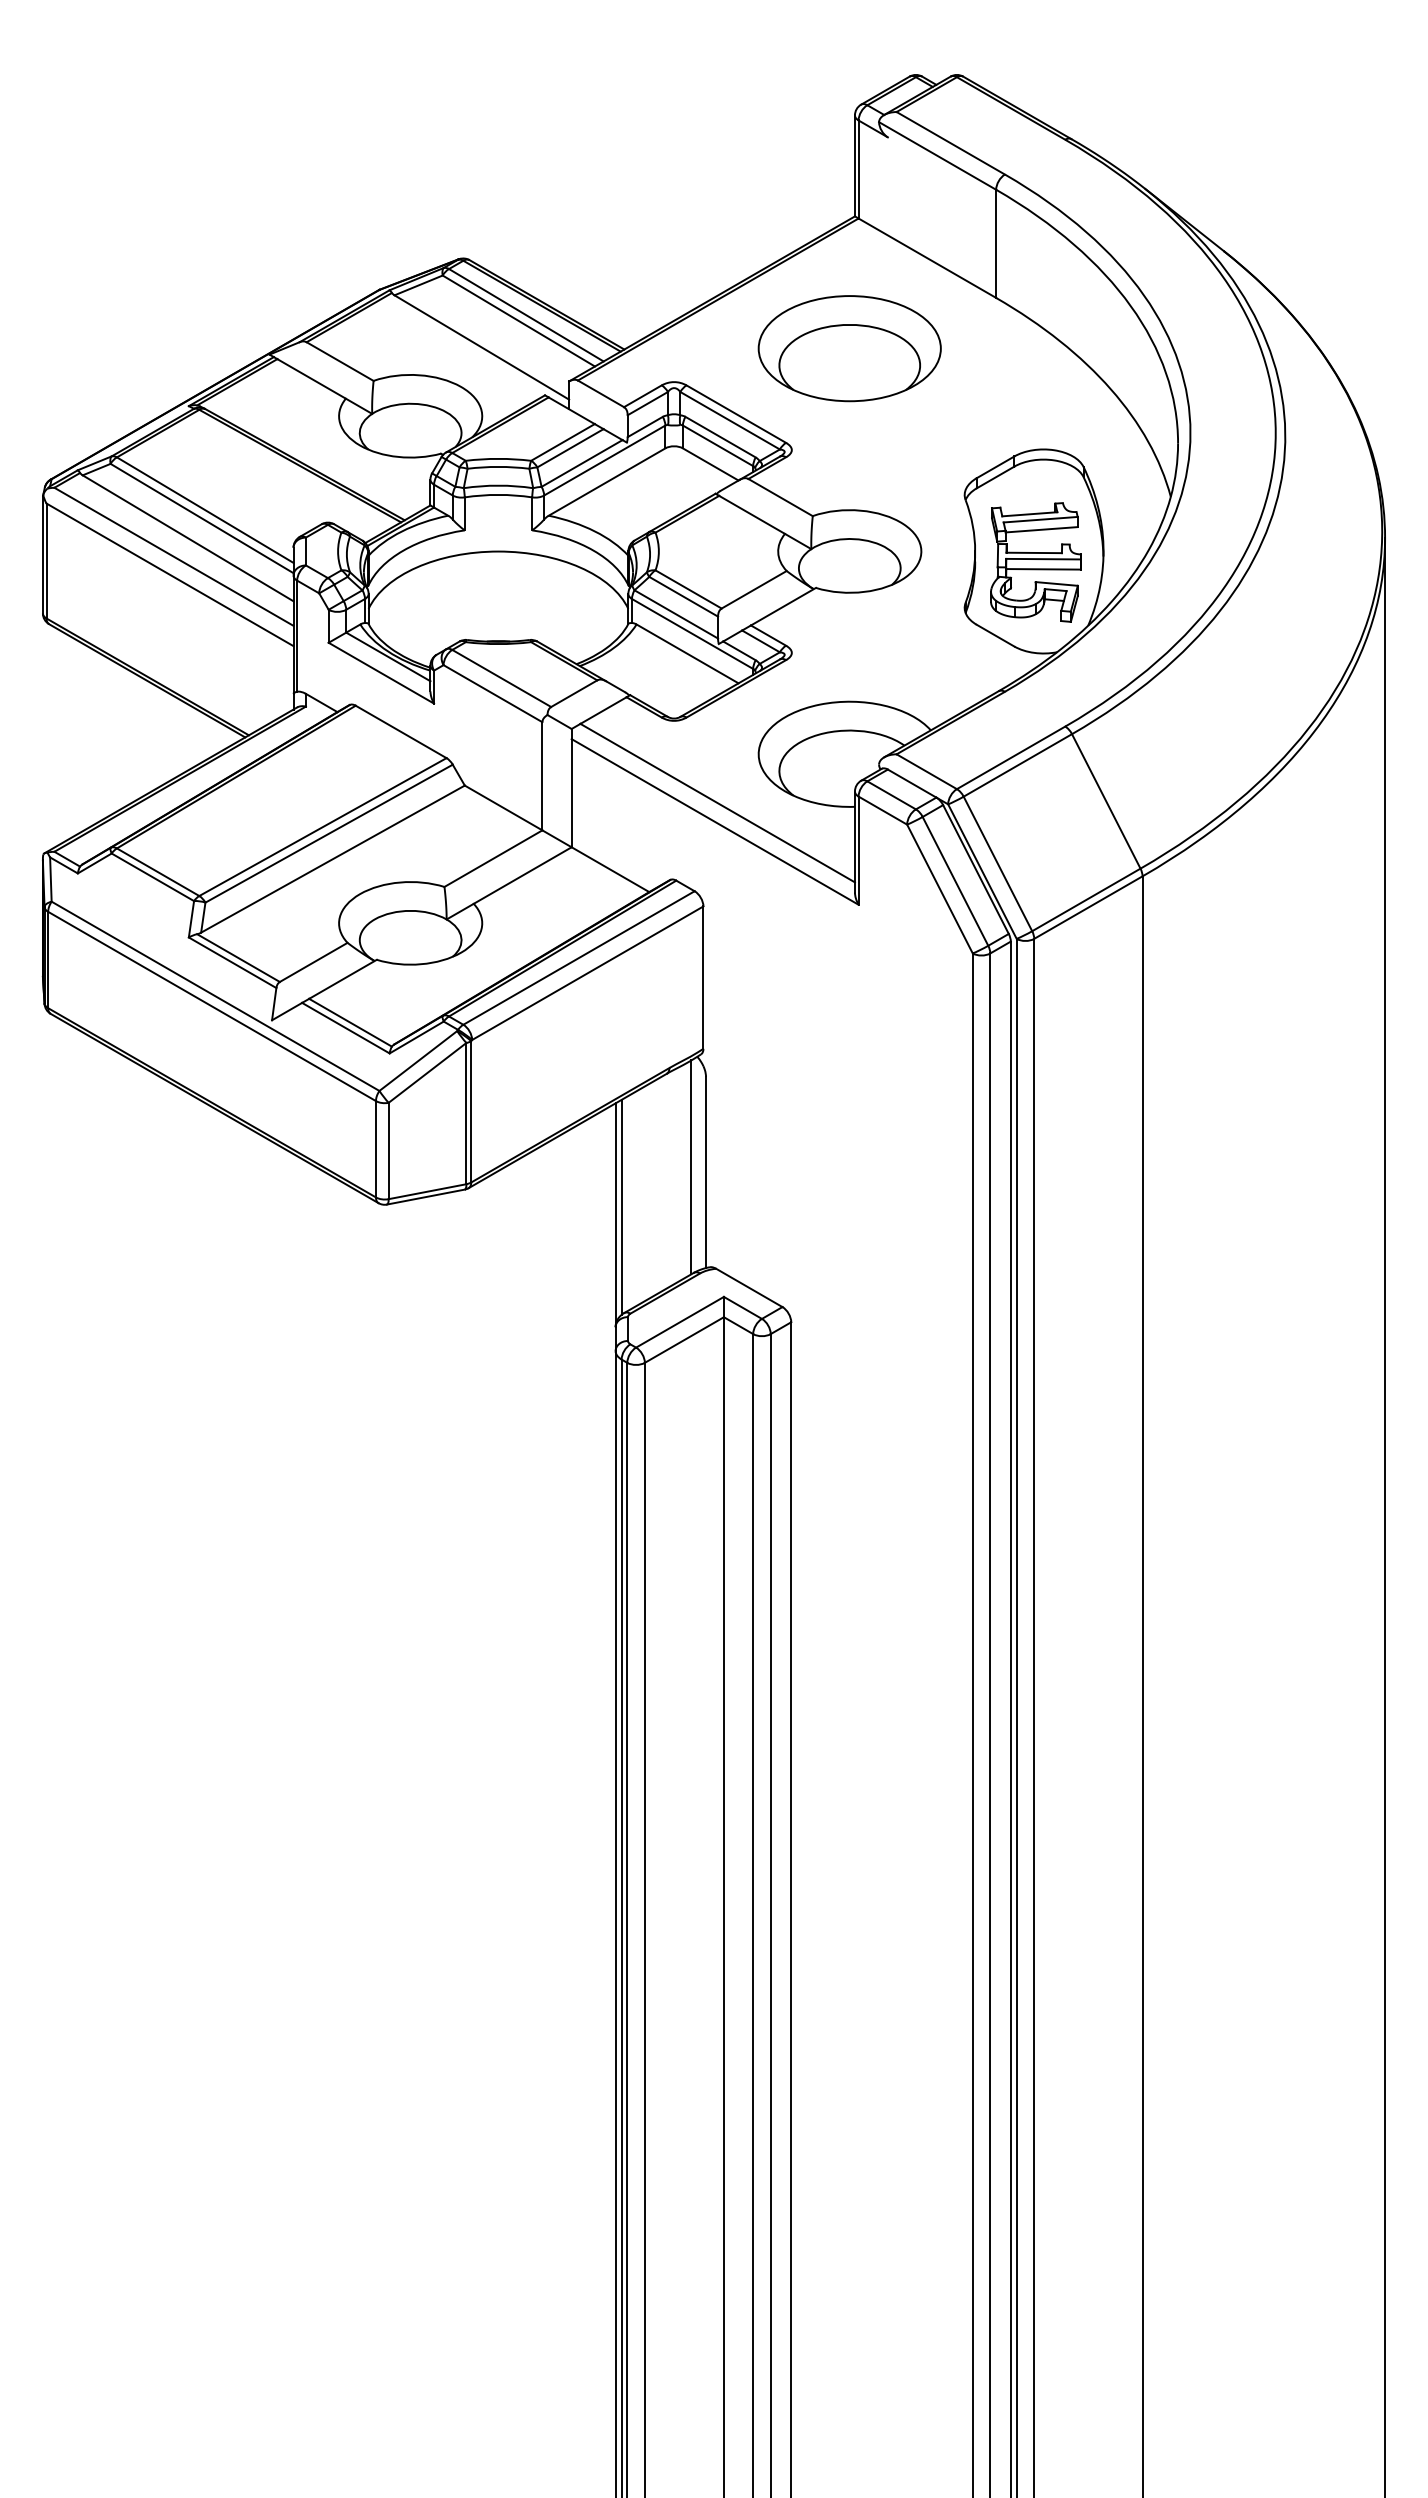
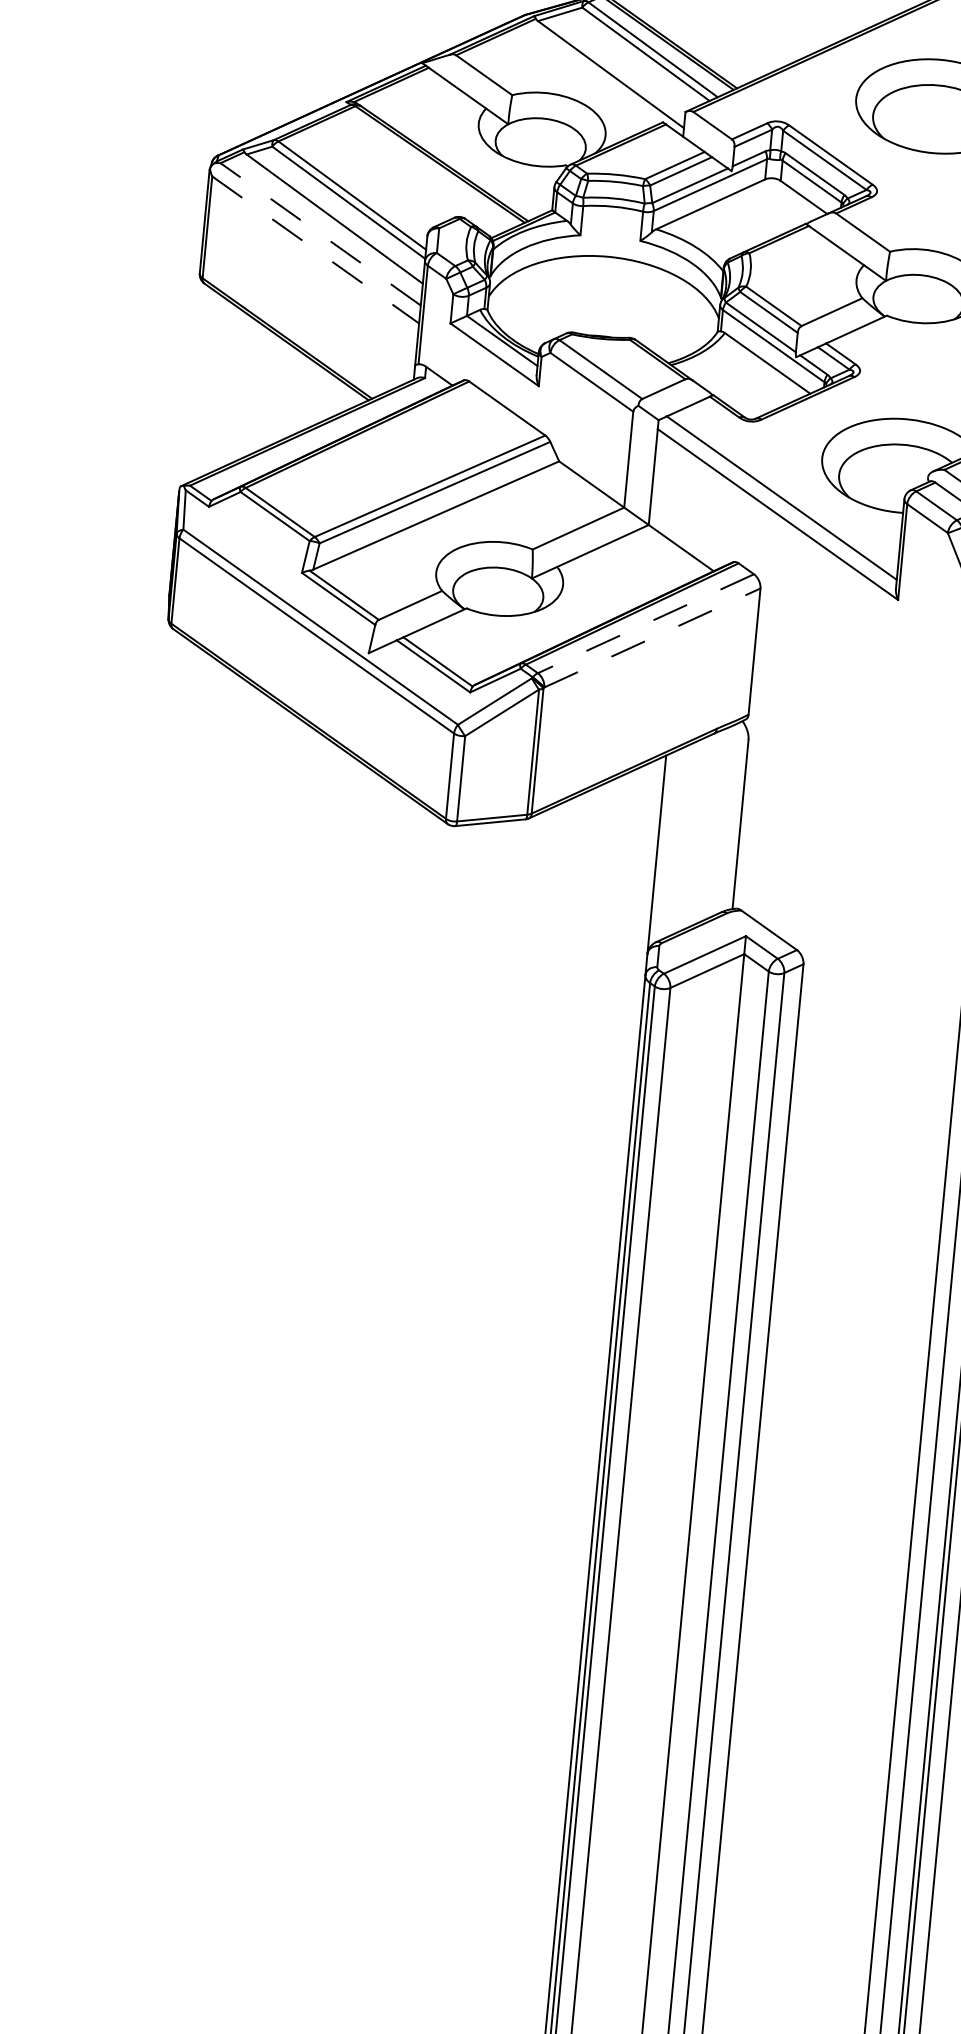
line: (173, 556) -> (320, 234), solid -> dashed
line: (170, 574) -> (316, 249), solid -> dashed
line: (579, 958) -> (646, 624), solid -> dashed
line: (587, 973) -> (652, 638), solid -> dashed
line: (691, 1167) -> (728, 818), removed
line: (621, 1206) -> (662, 847), removed

